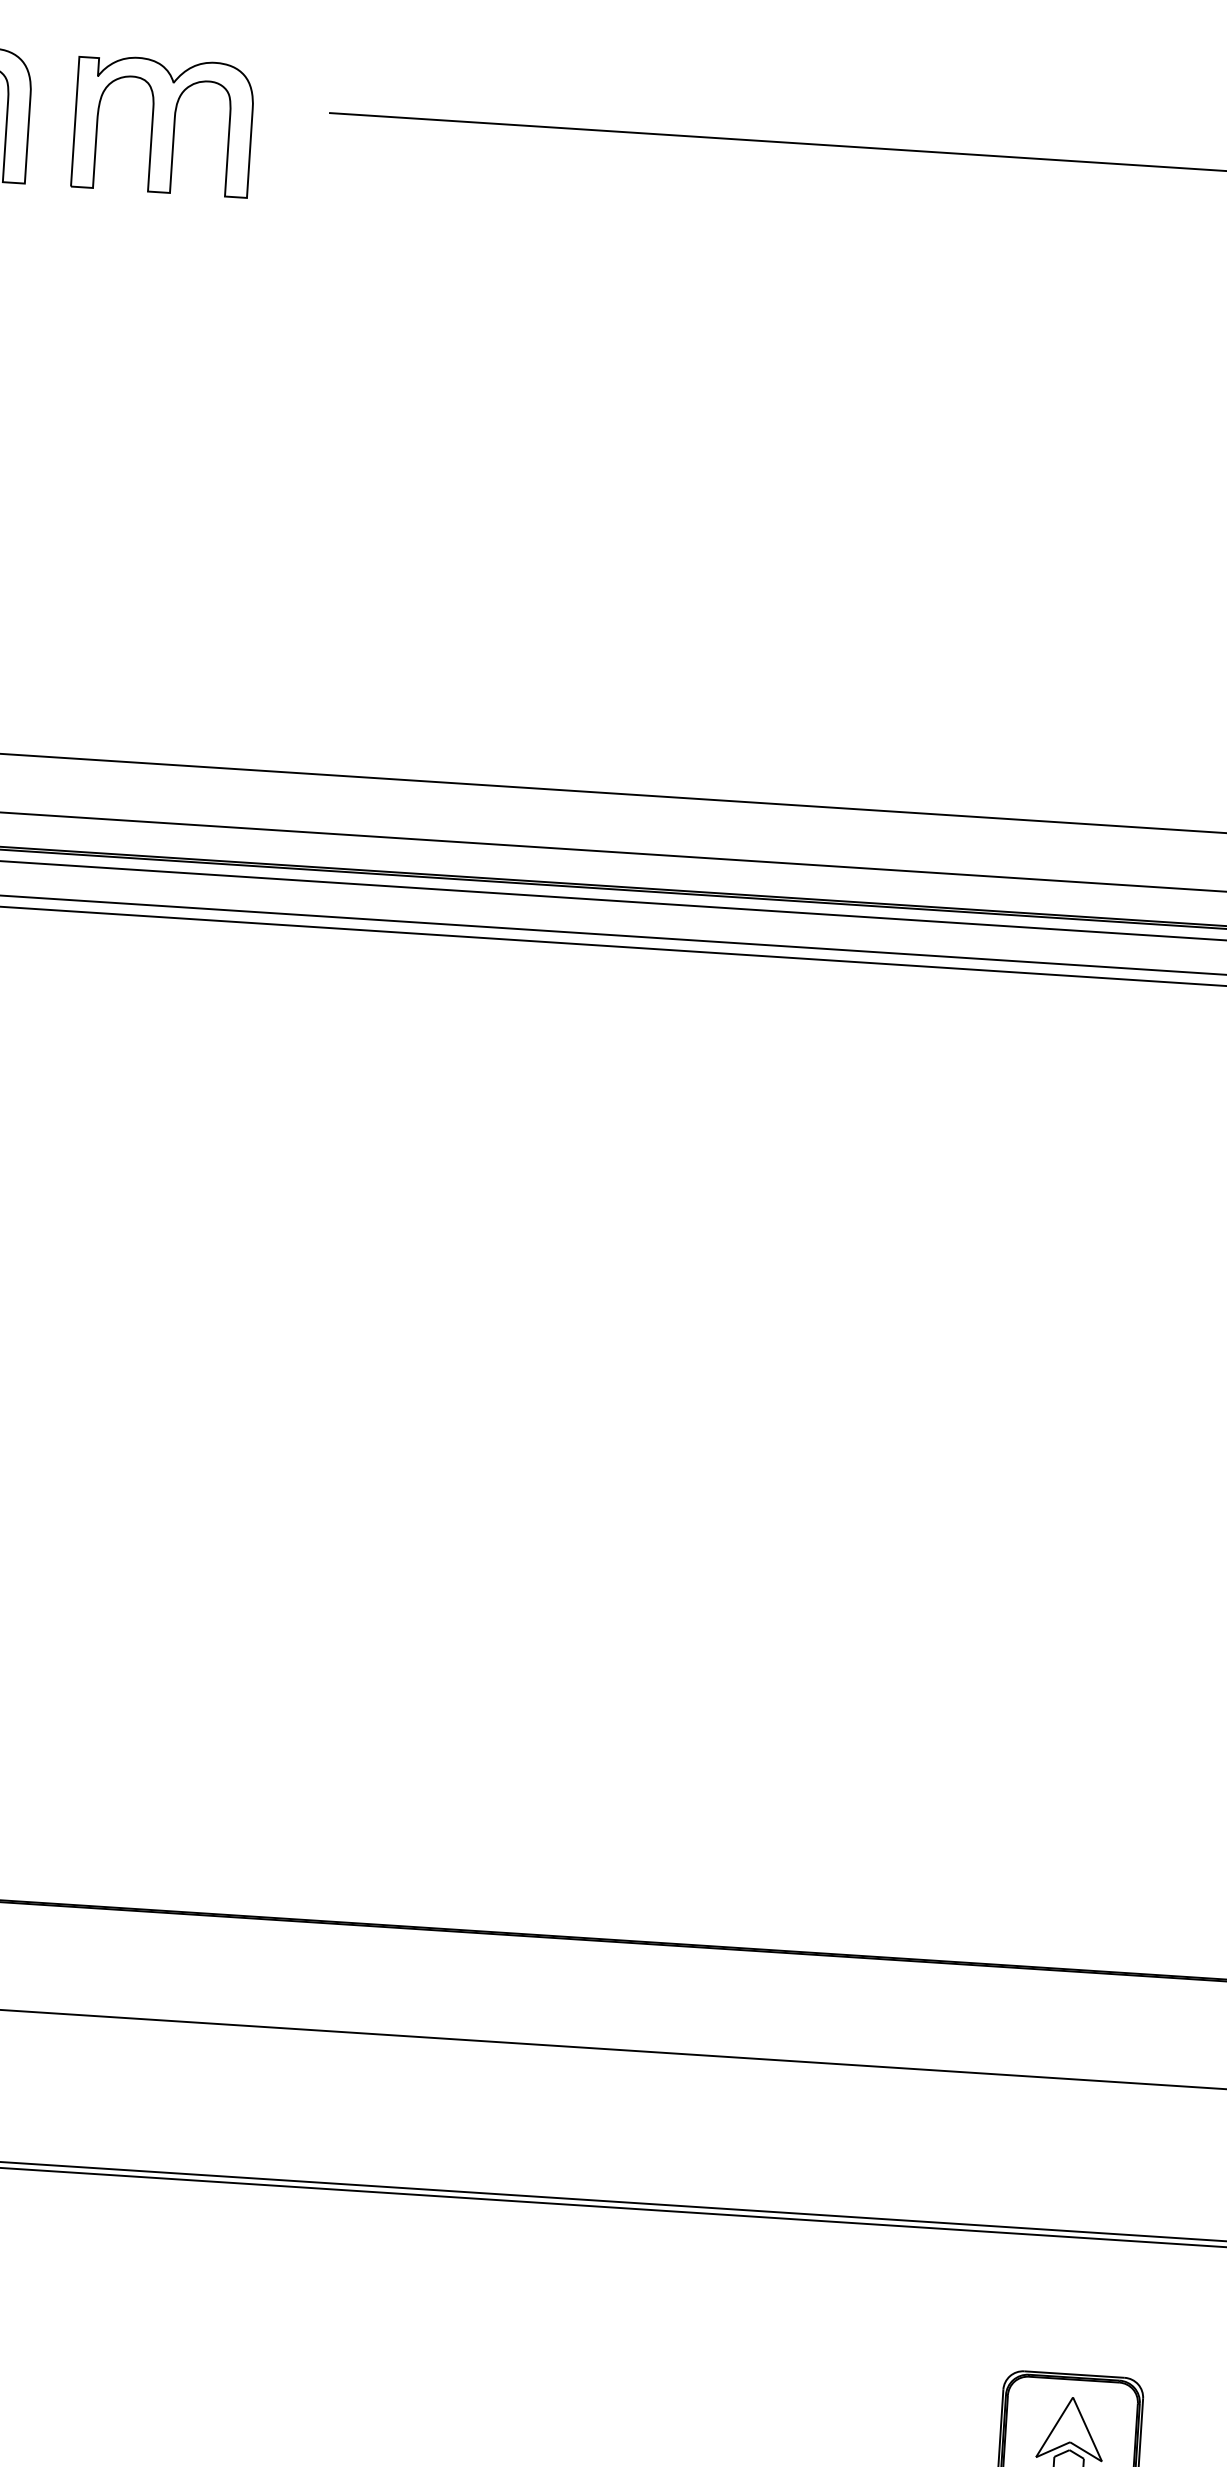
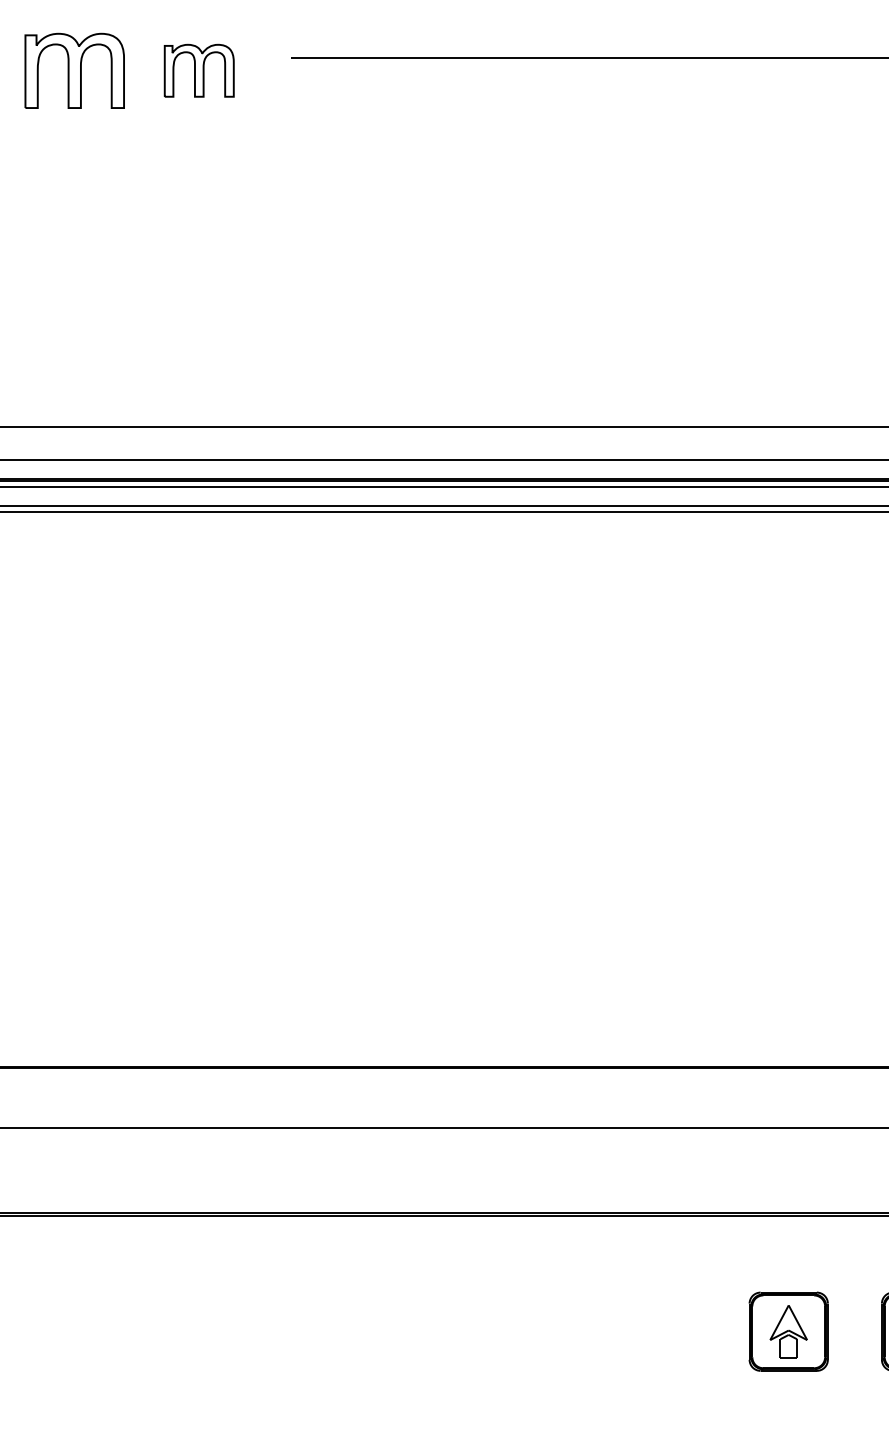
part: (163, 125) -> (199, 70), size x0.7

